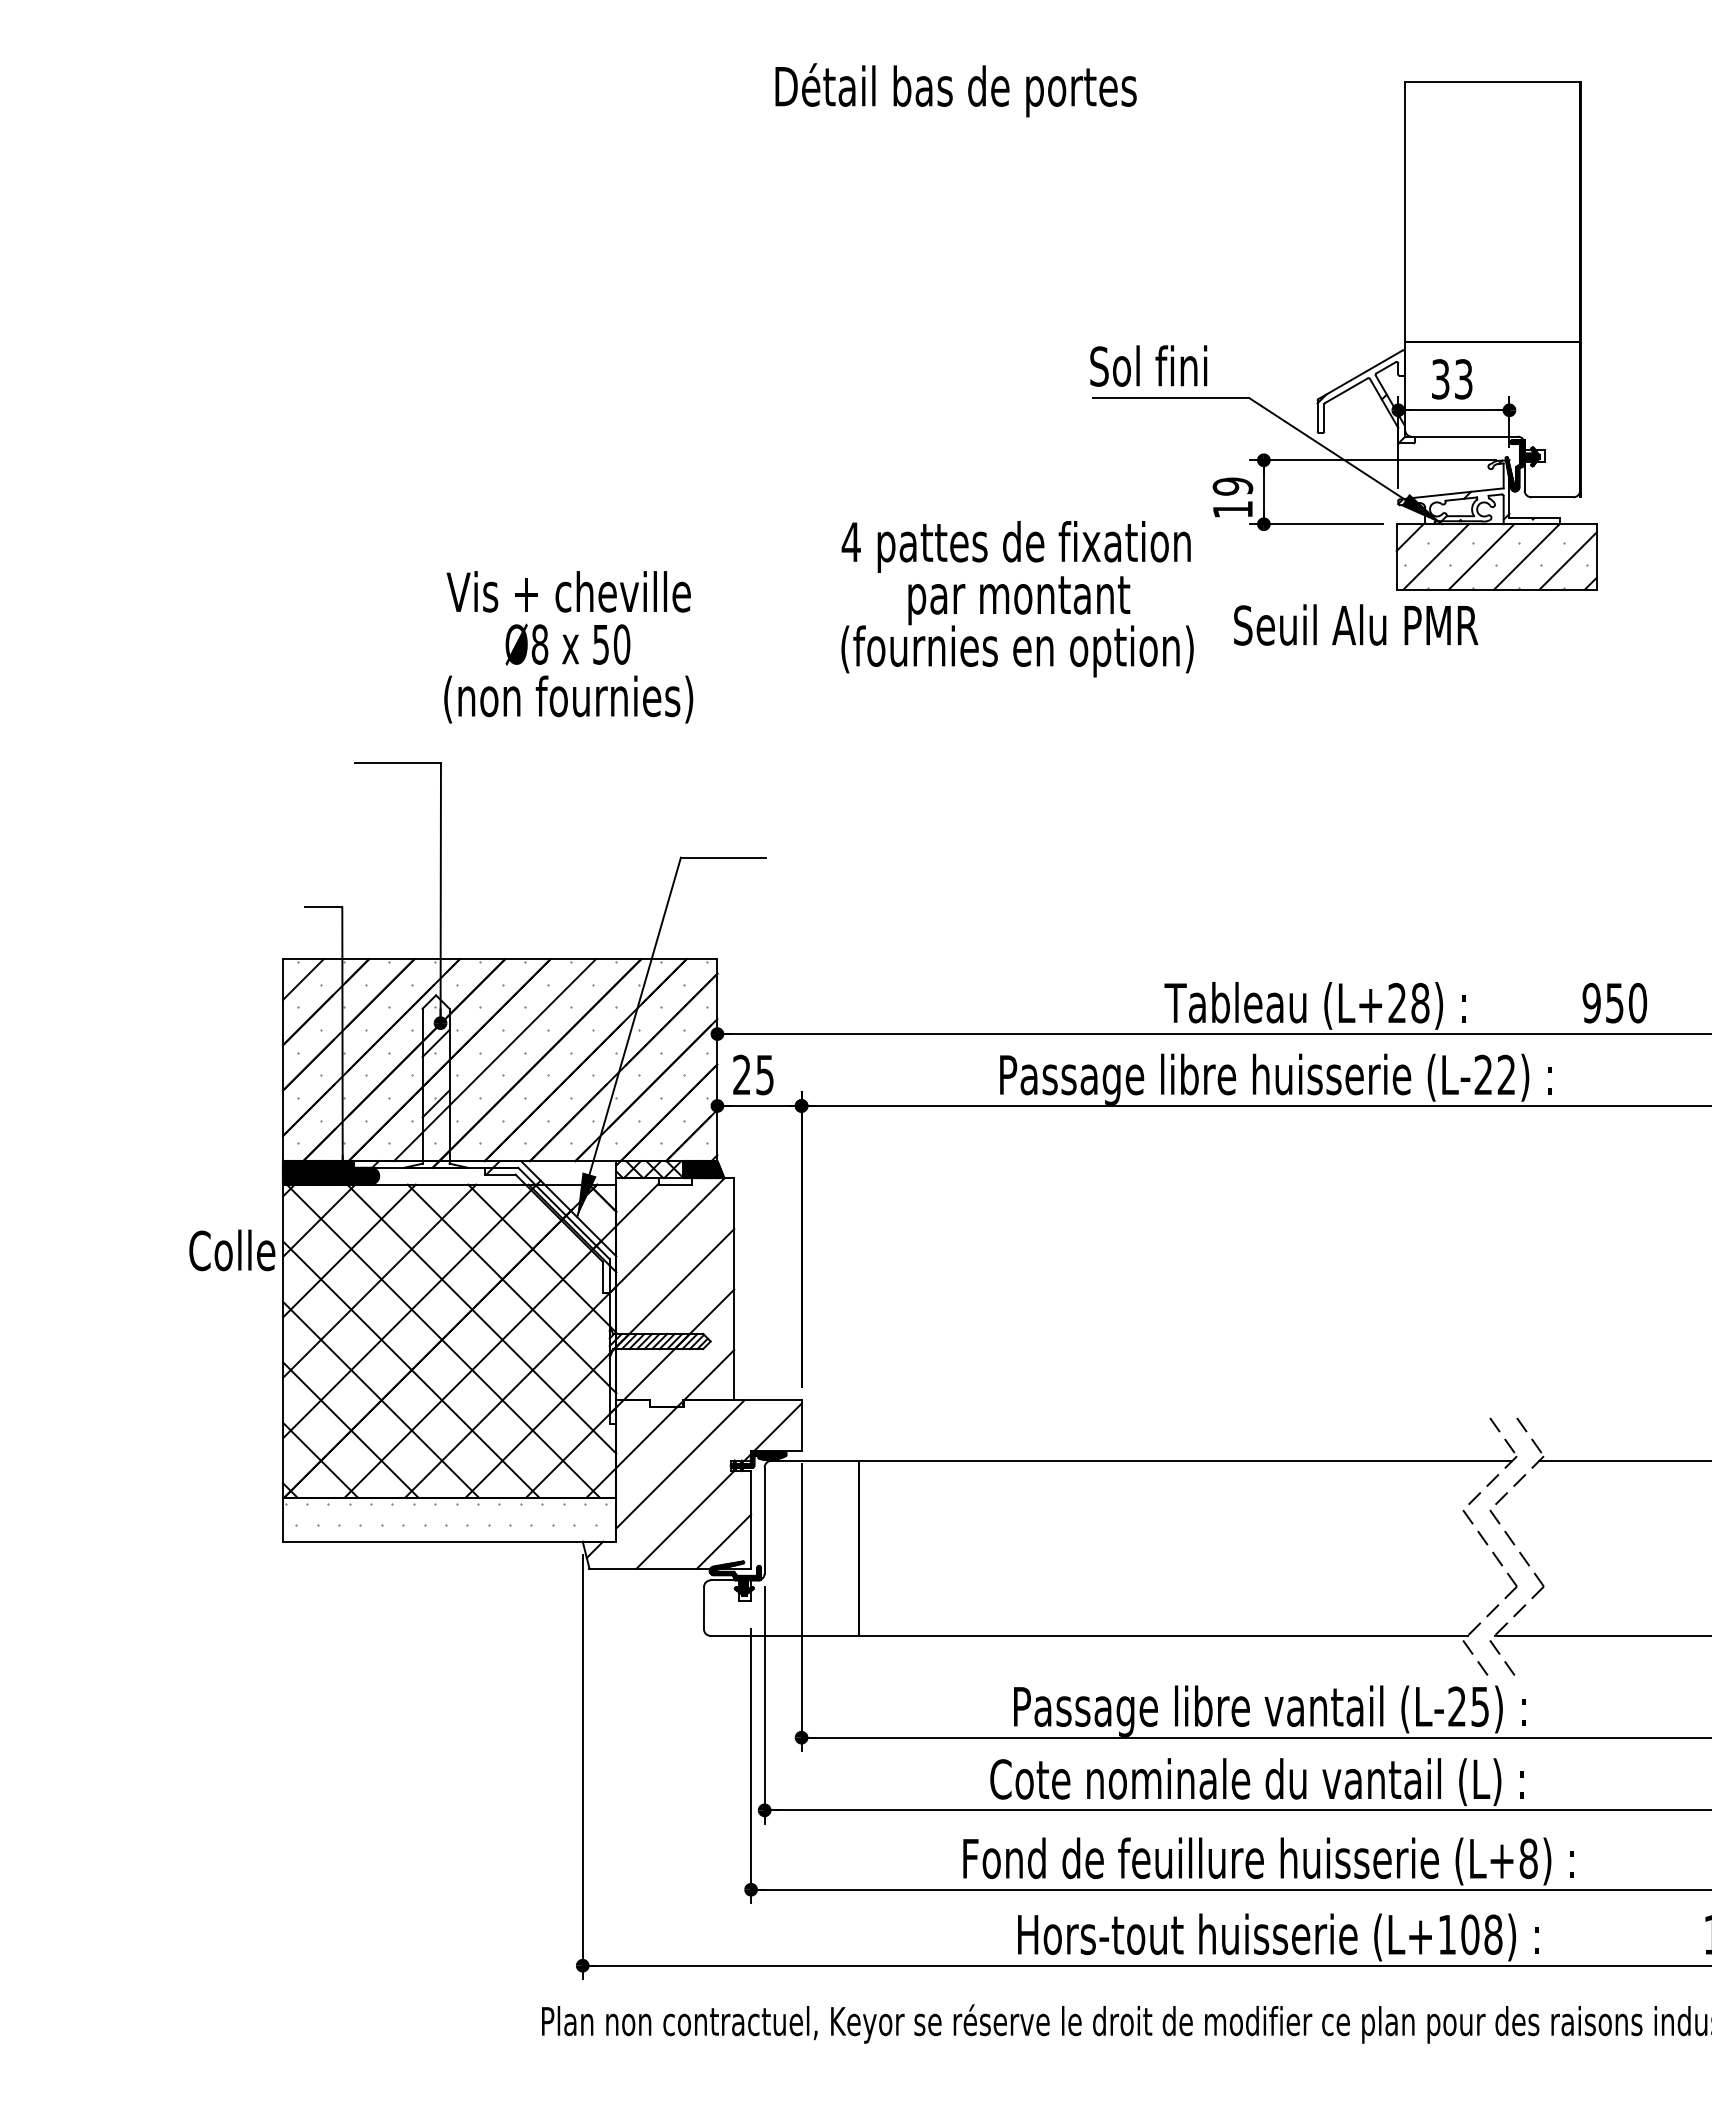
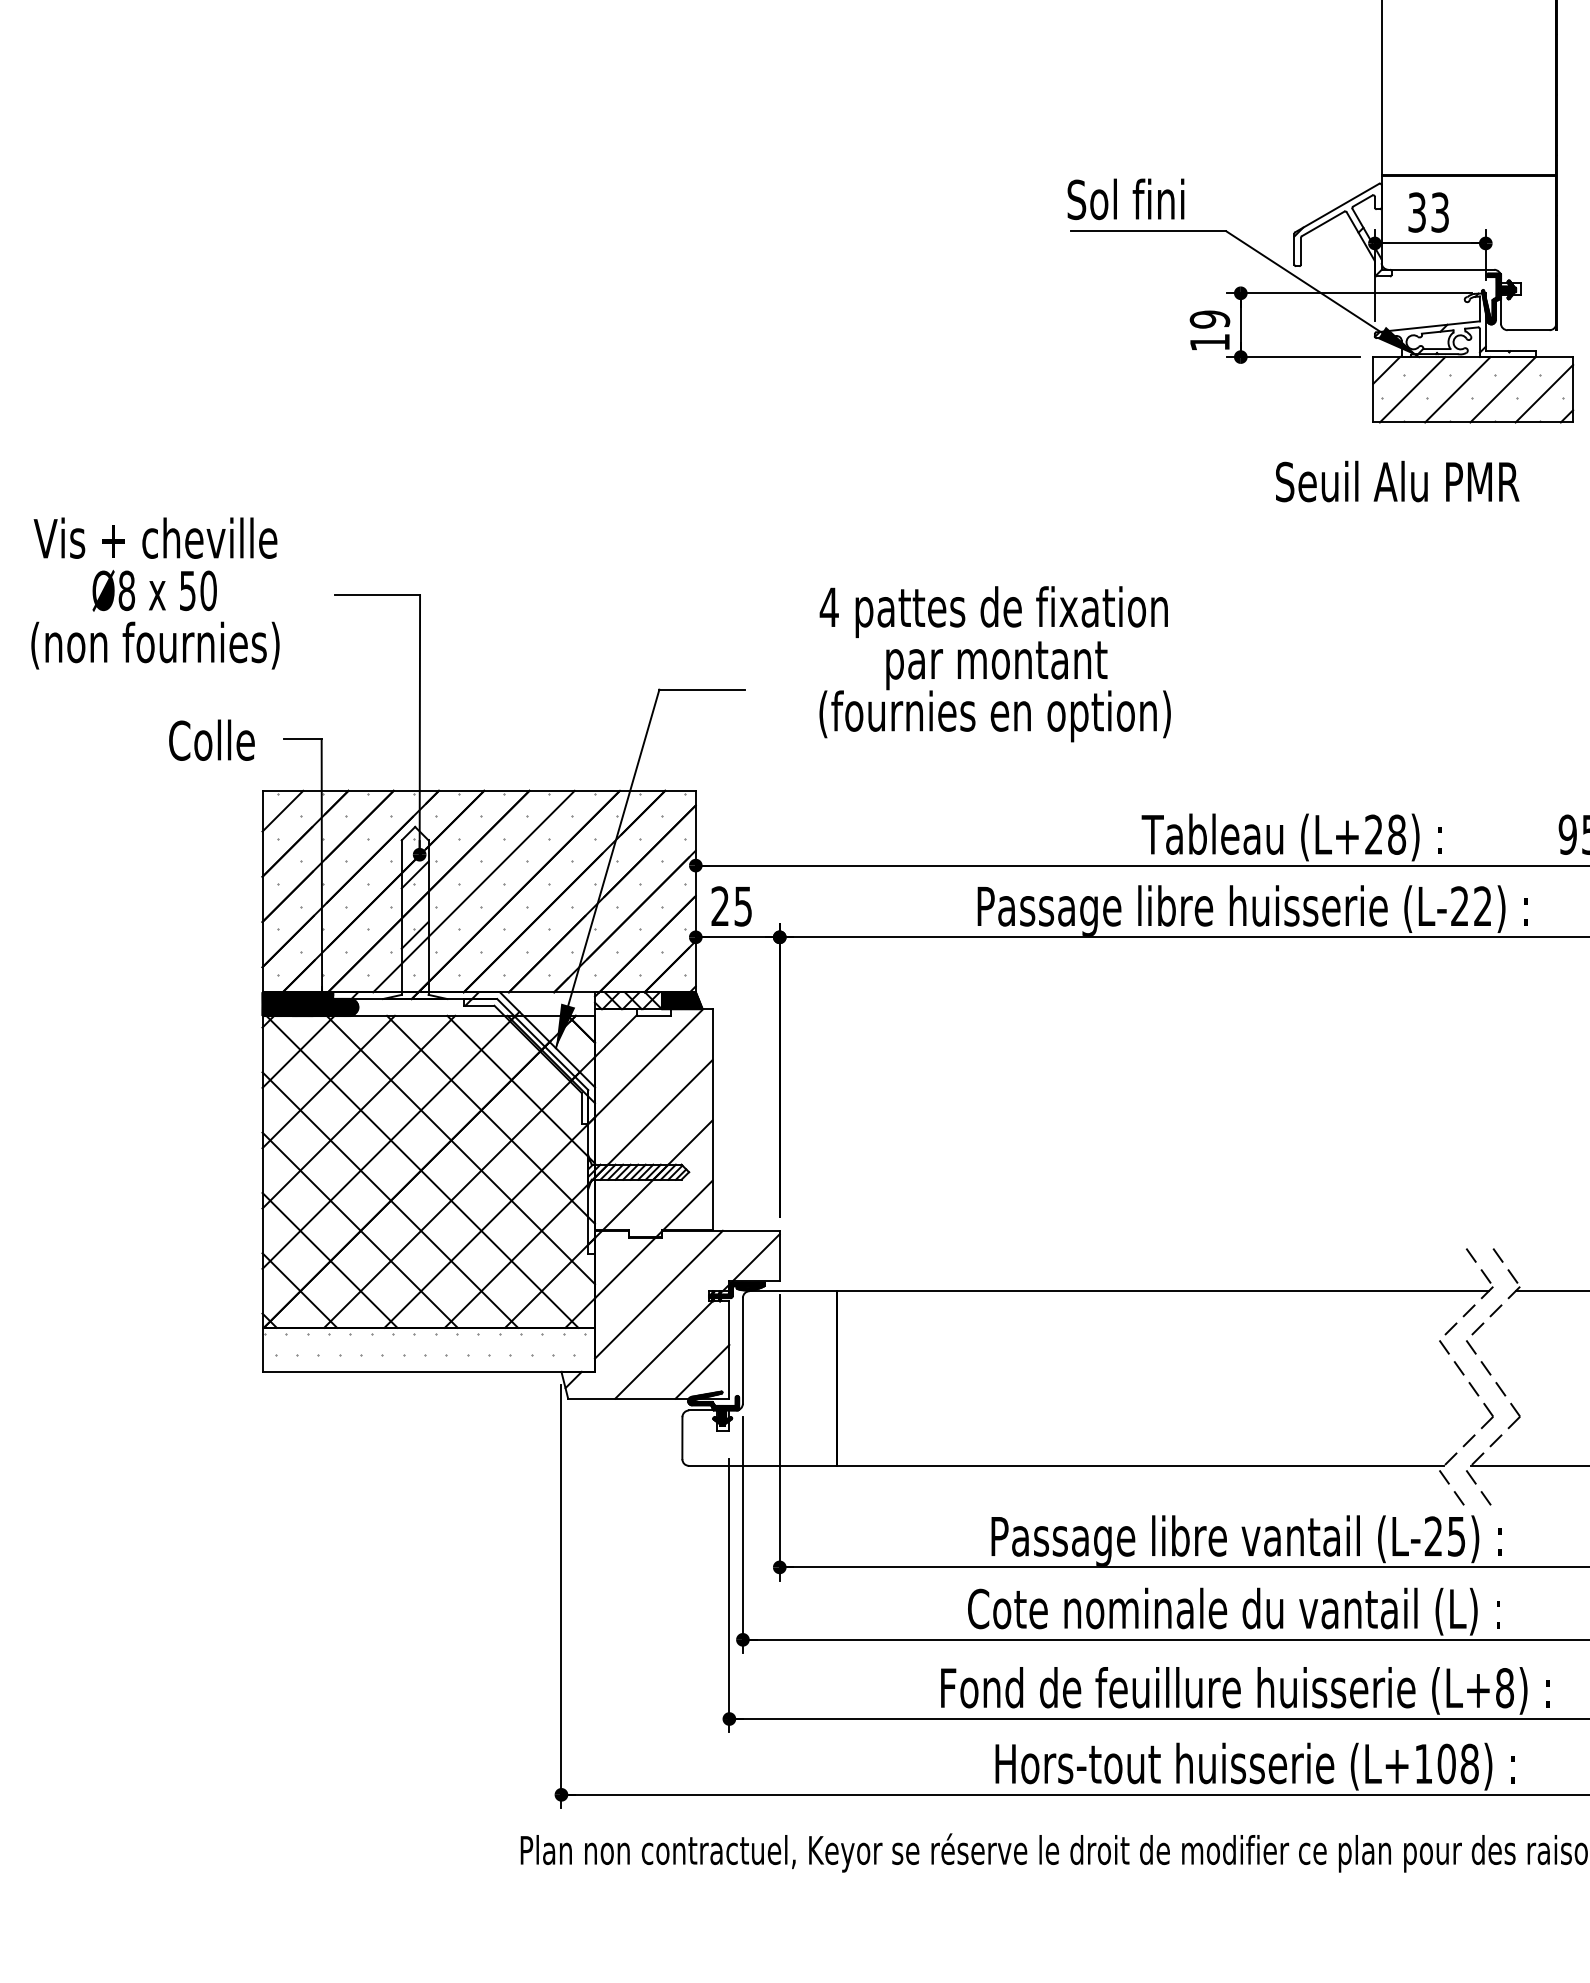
text: (1017, 599) -> (995, 664), moved
text: (1356, 624) -> (1398, 481), moved
text: (568, 647) -> (155, 593), moved
text: (232, 1250) -> (212, 740), moved

